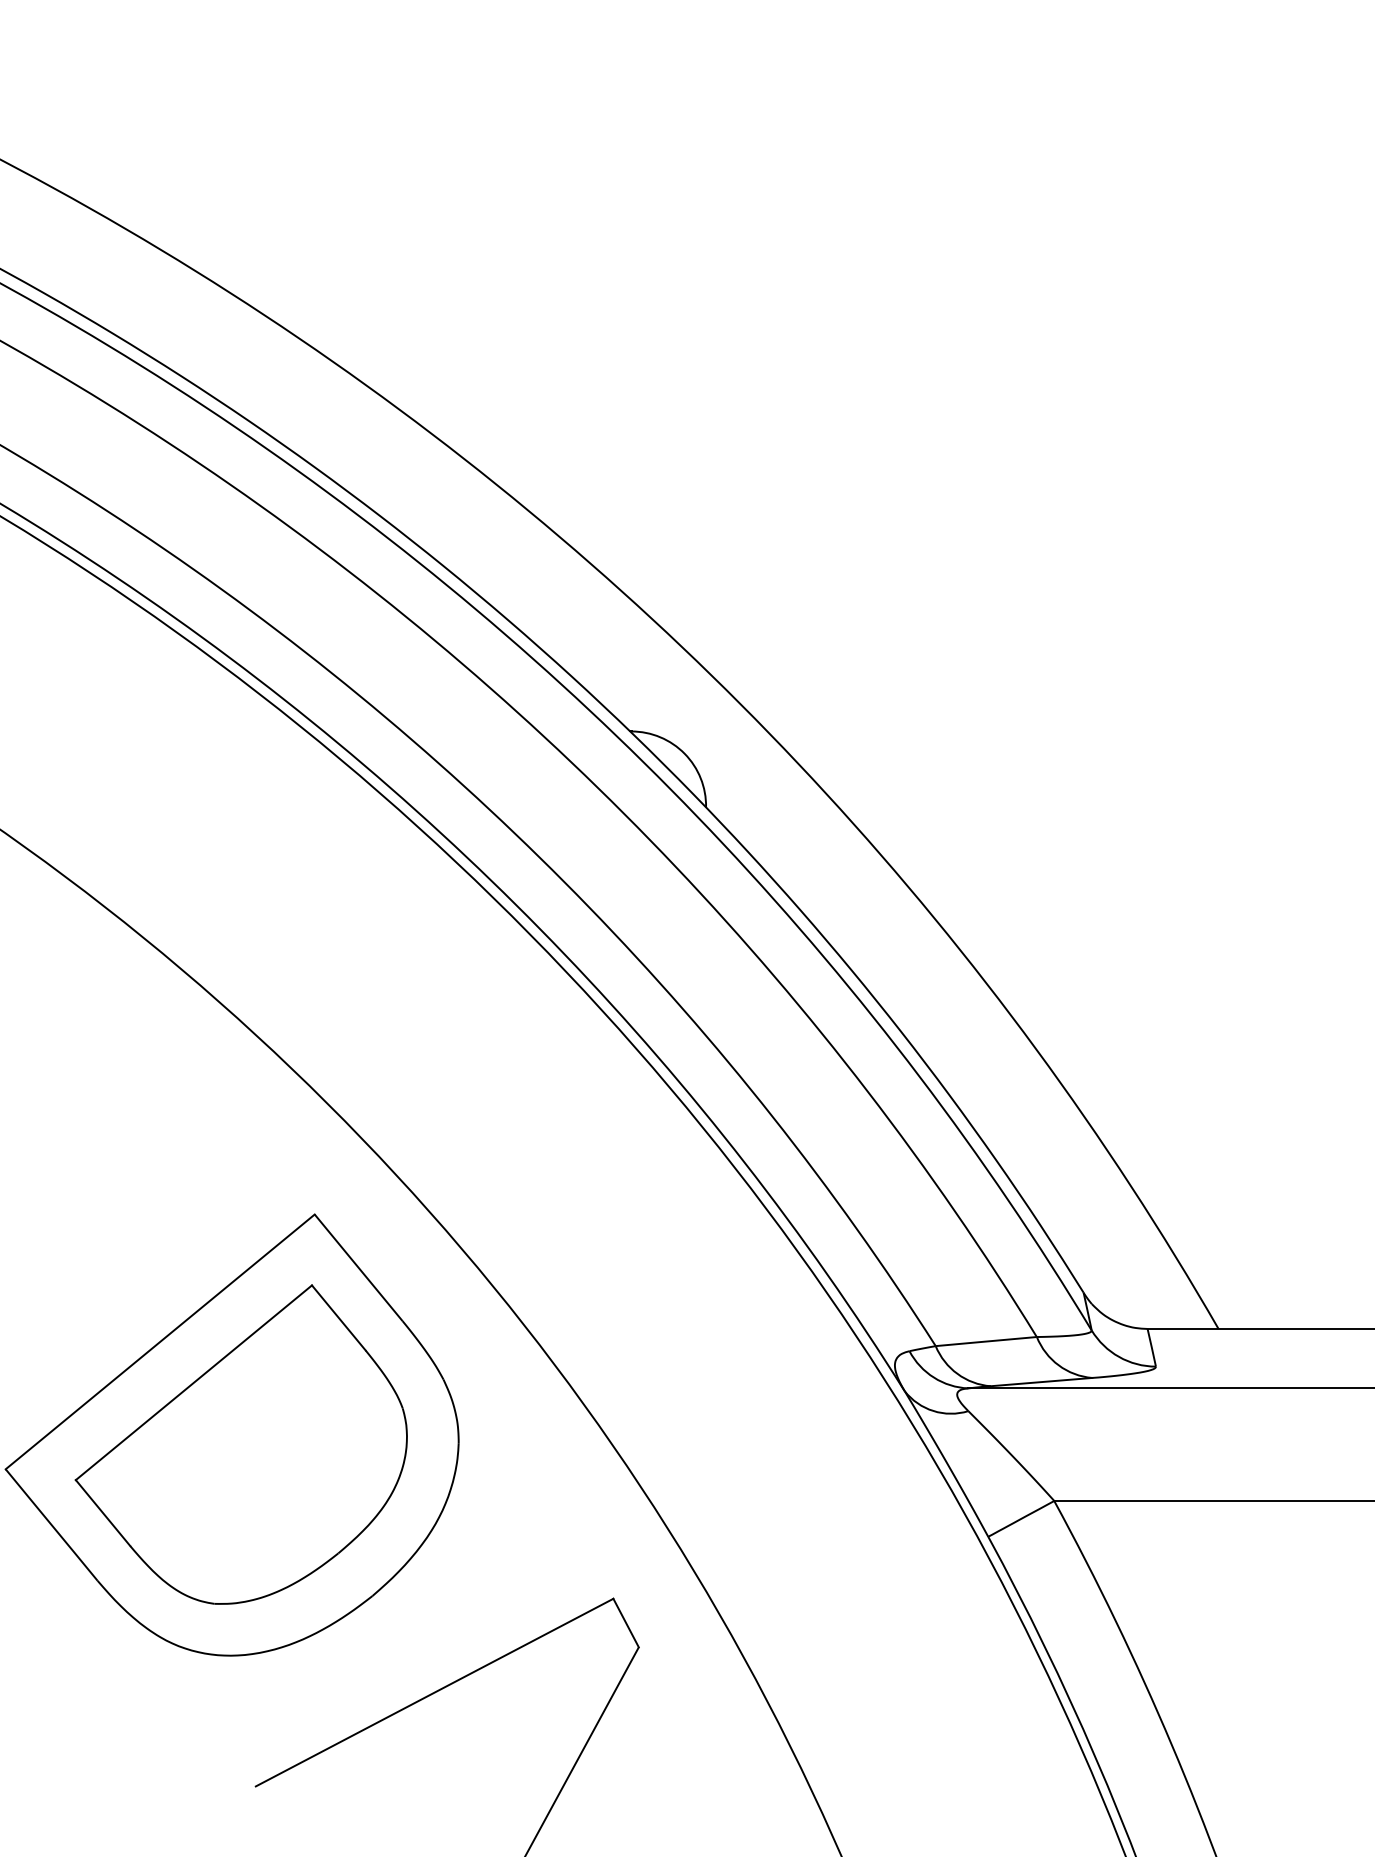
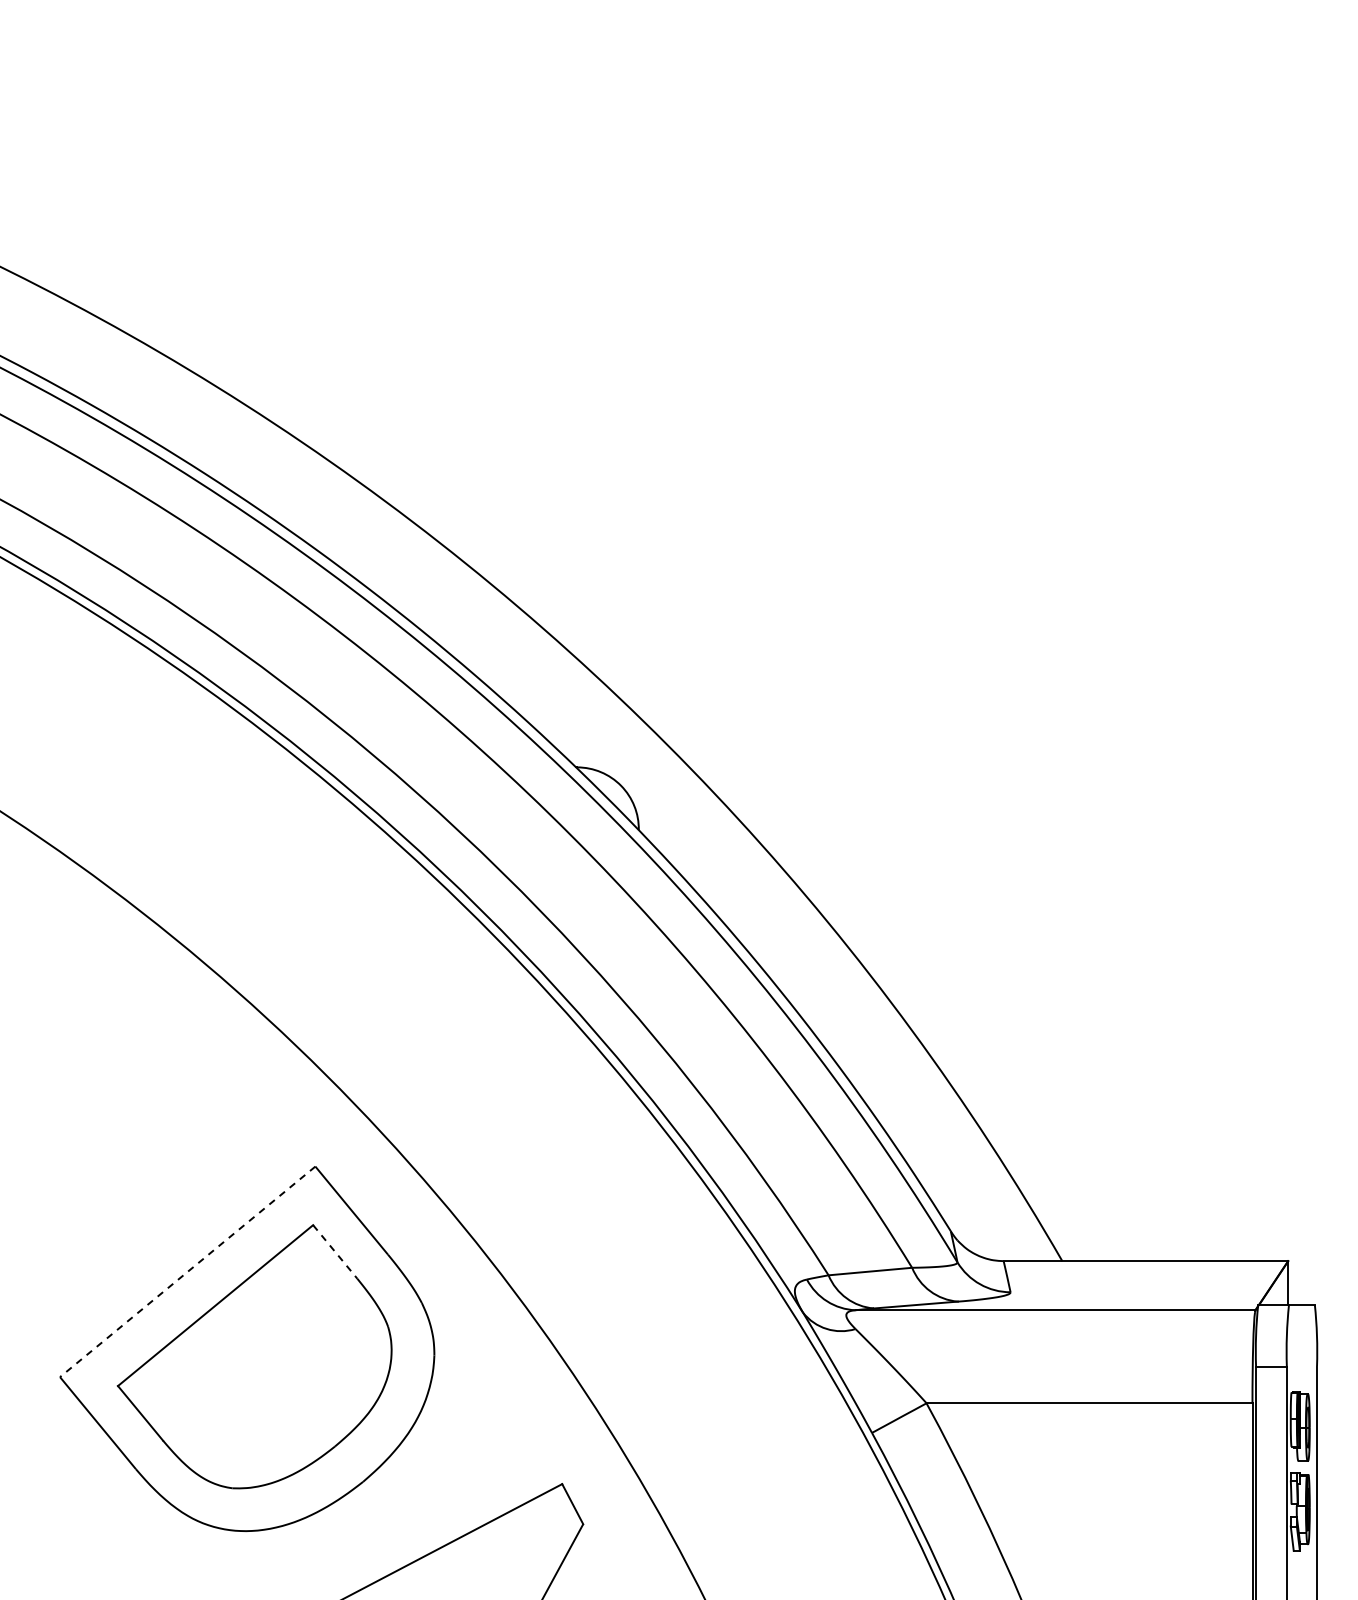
line: (339, 1318) -> (335, 1252), solid -> dashed
line: (159, 1342) -> (187, 1272), solid -> dashed

